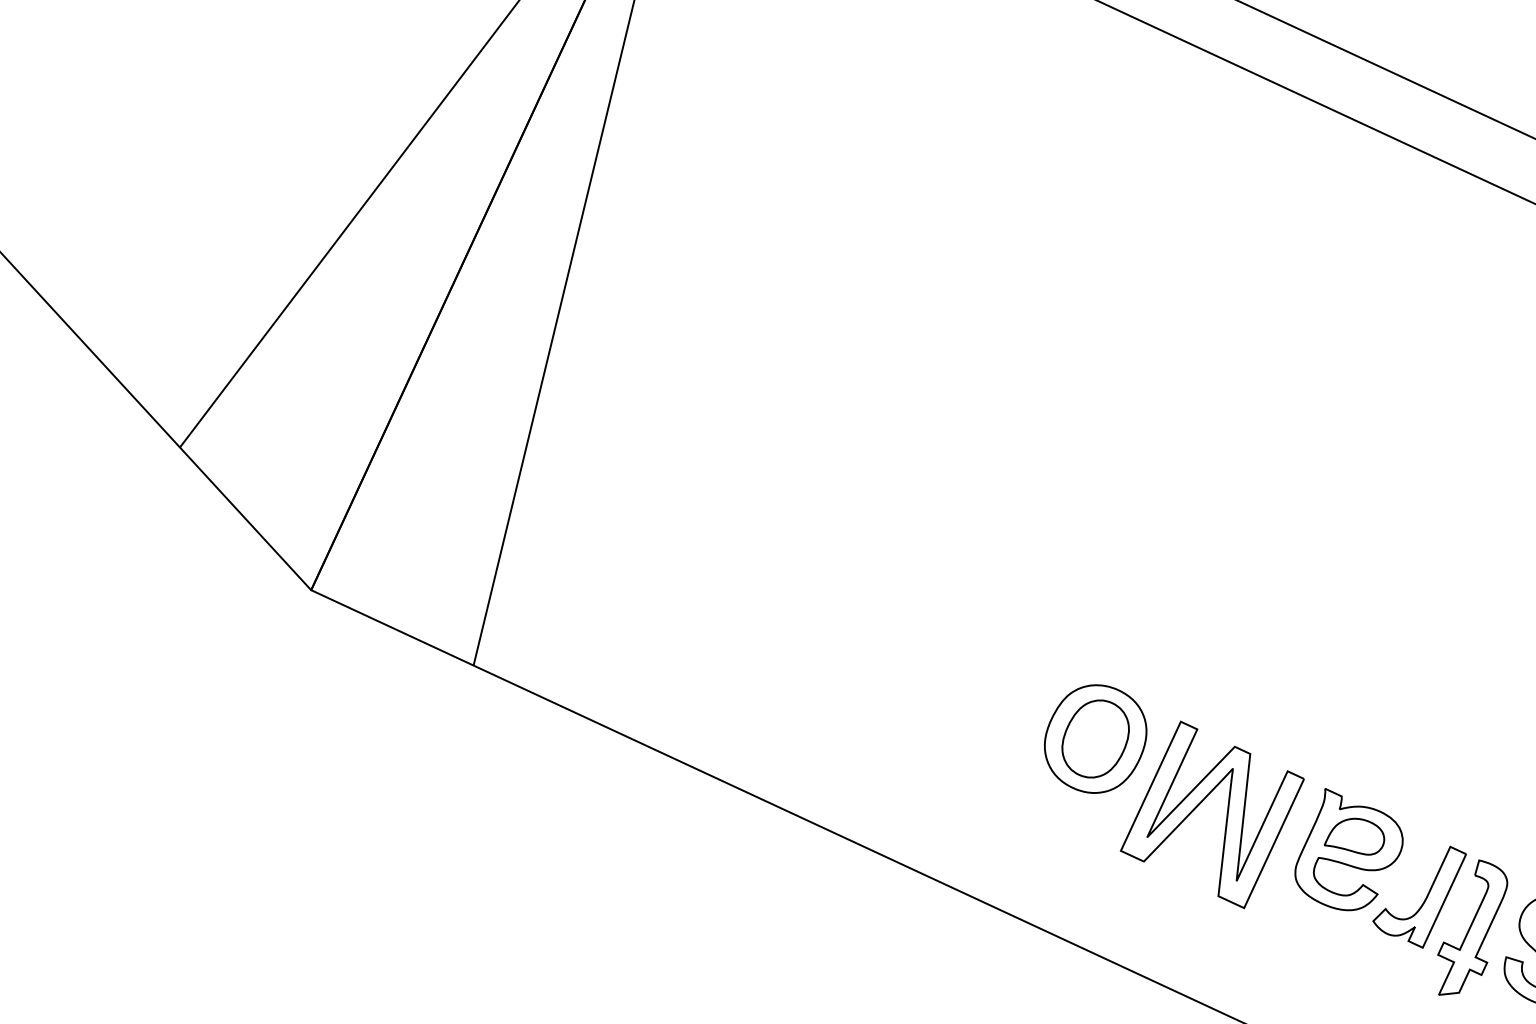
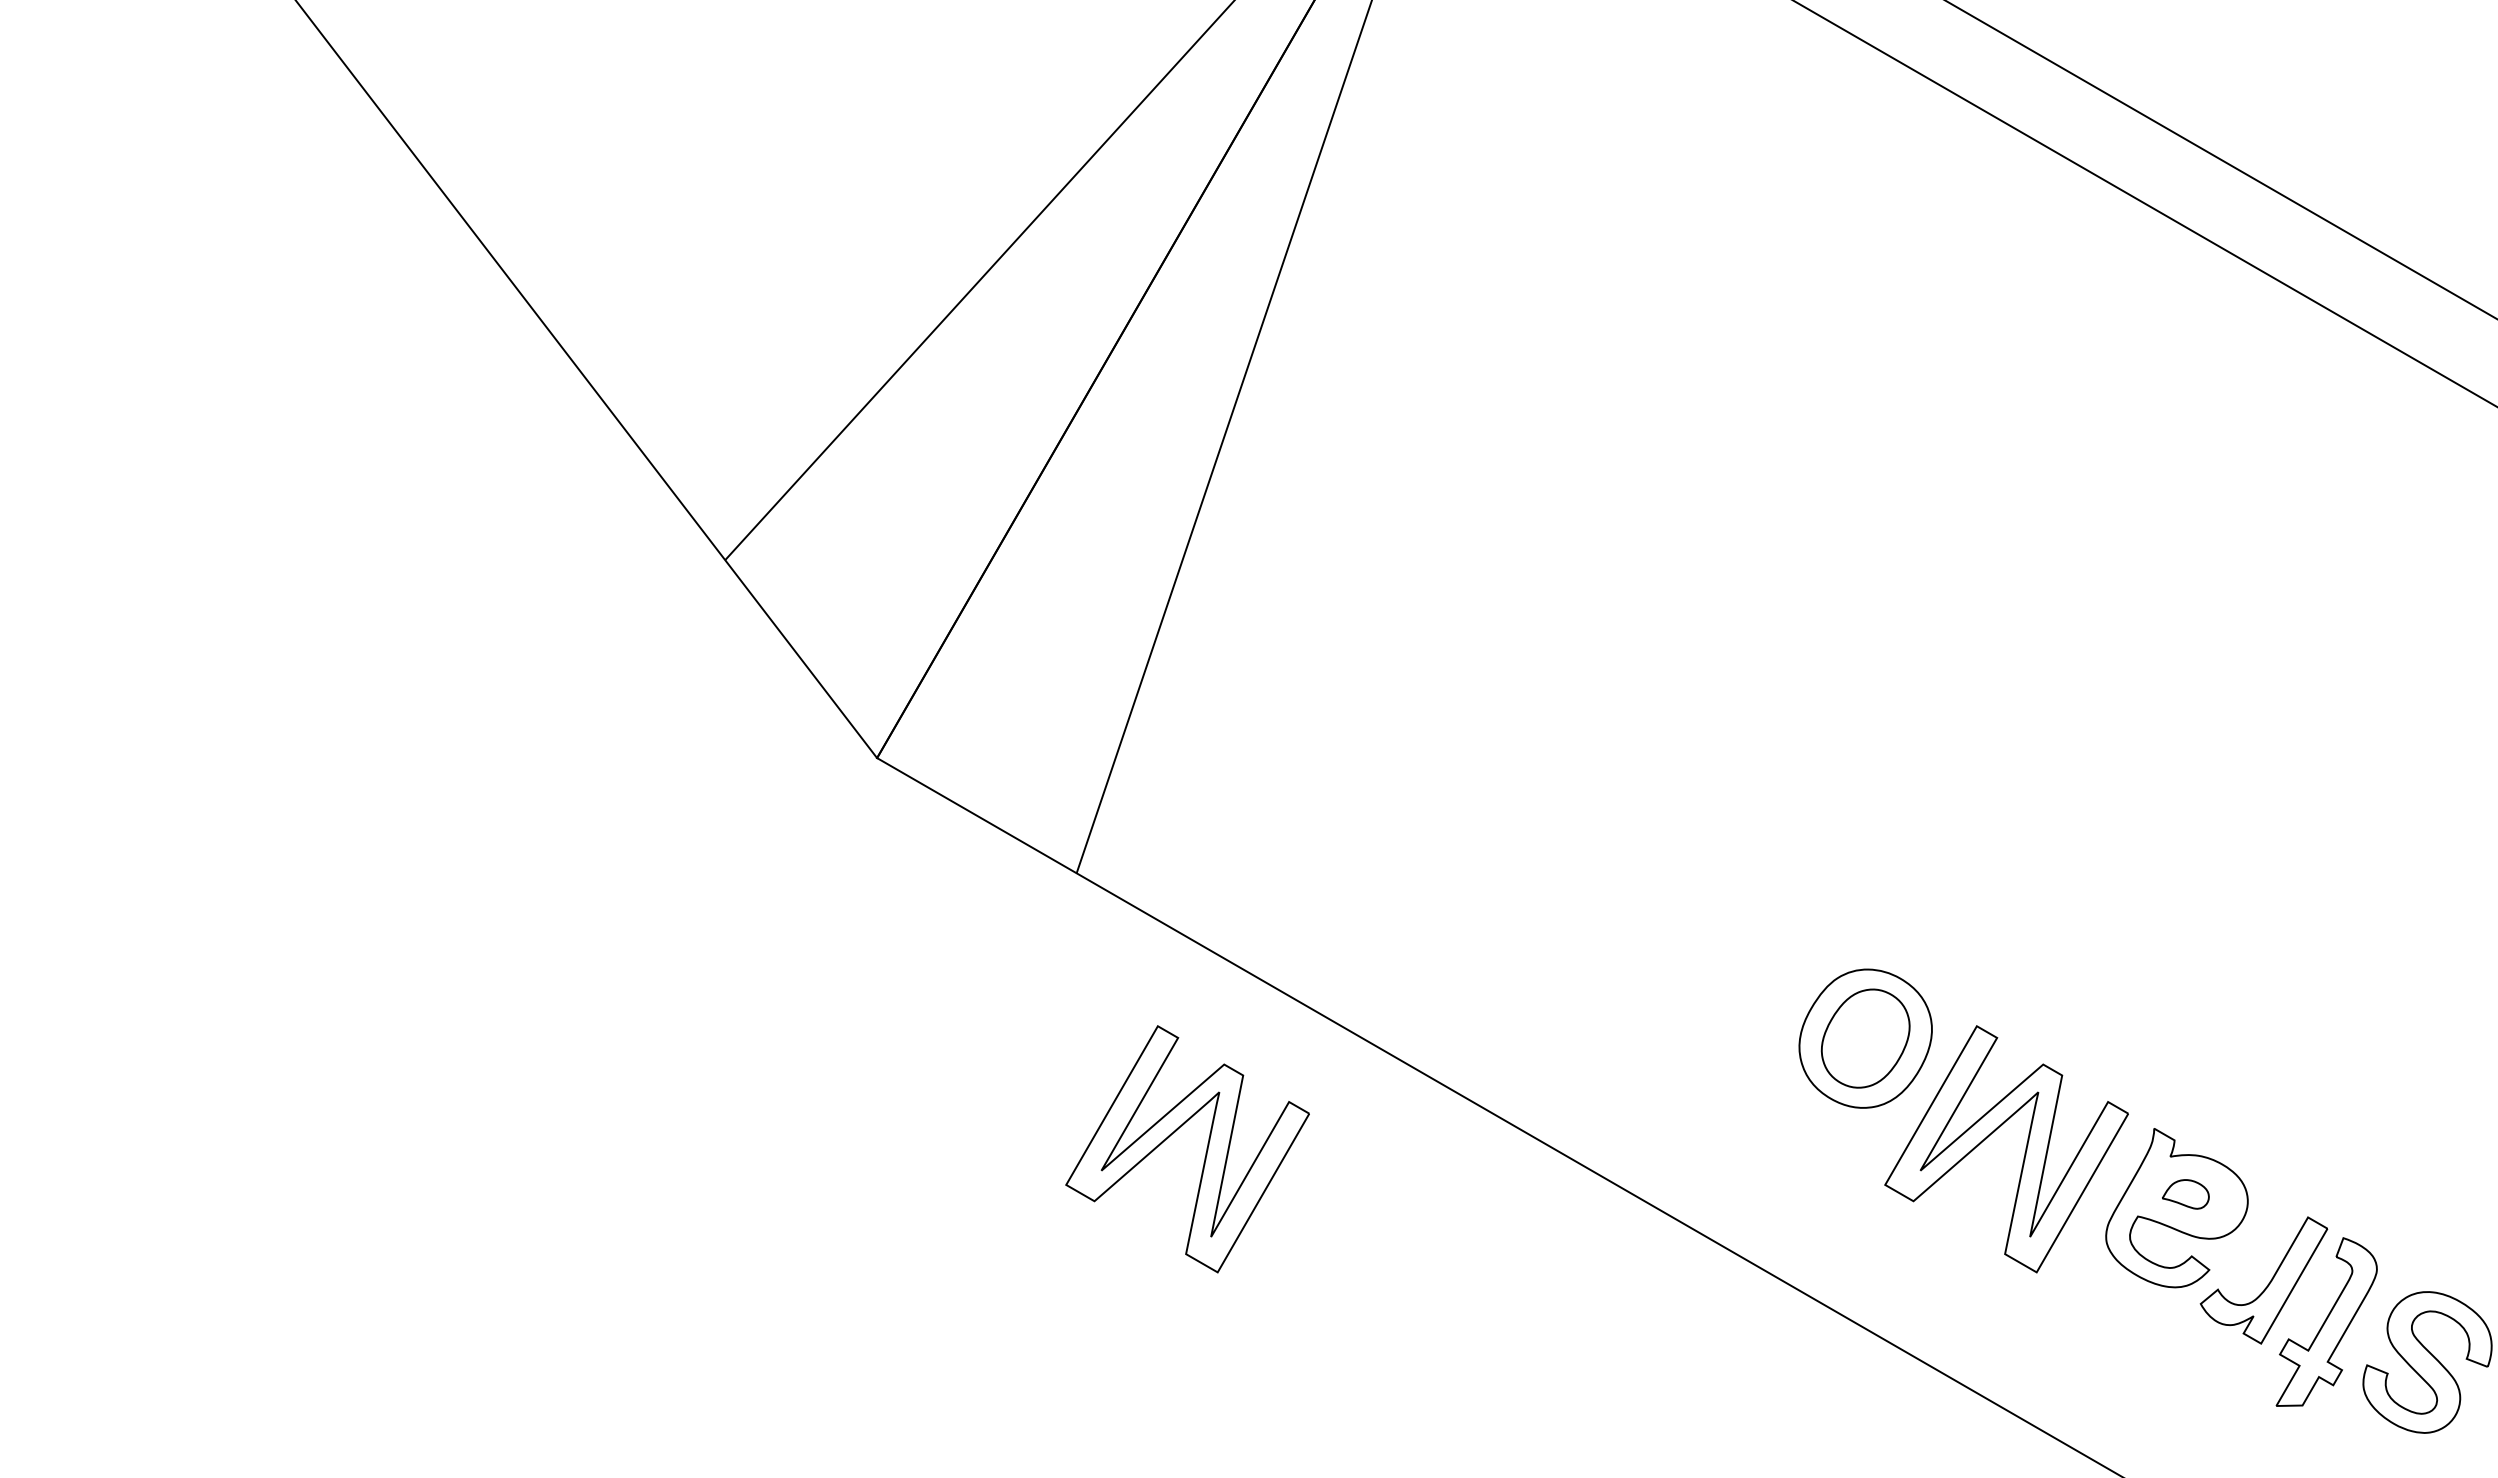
part: (1353, 837) -> (2185, 1194), size x0.6
part: (592, 872) -> (1205, 1152), added

